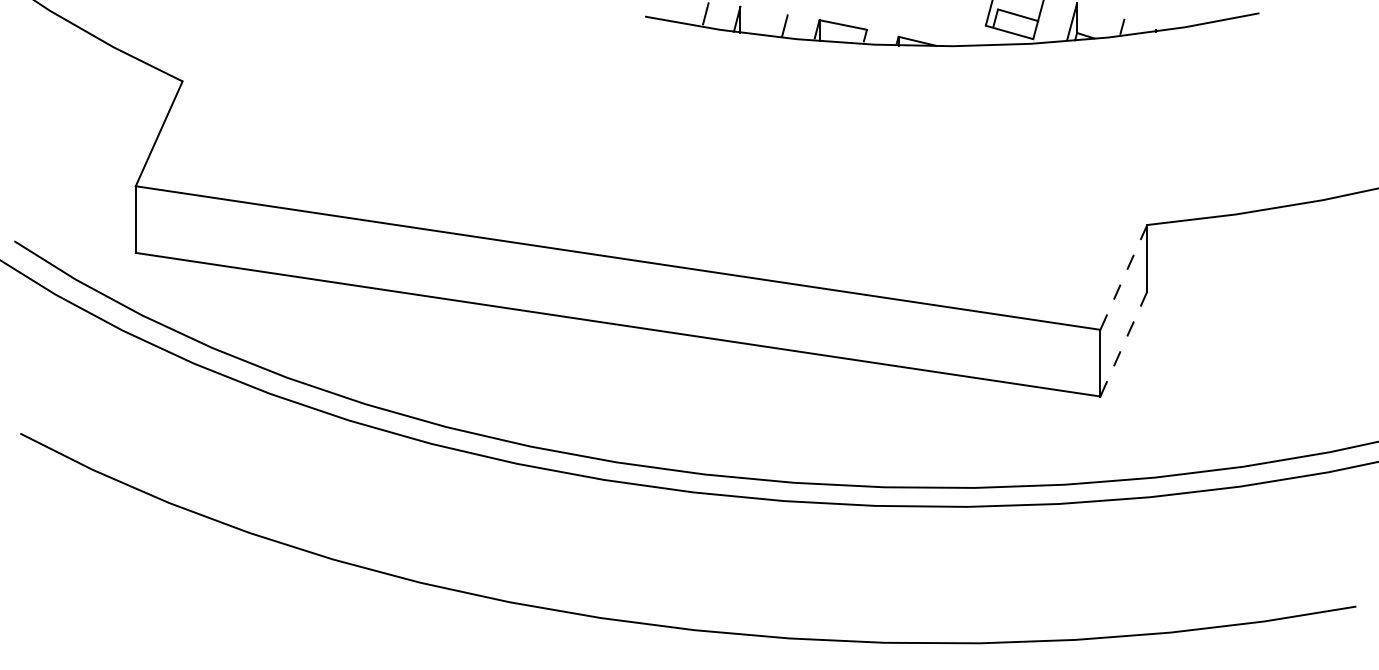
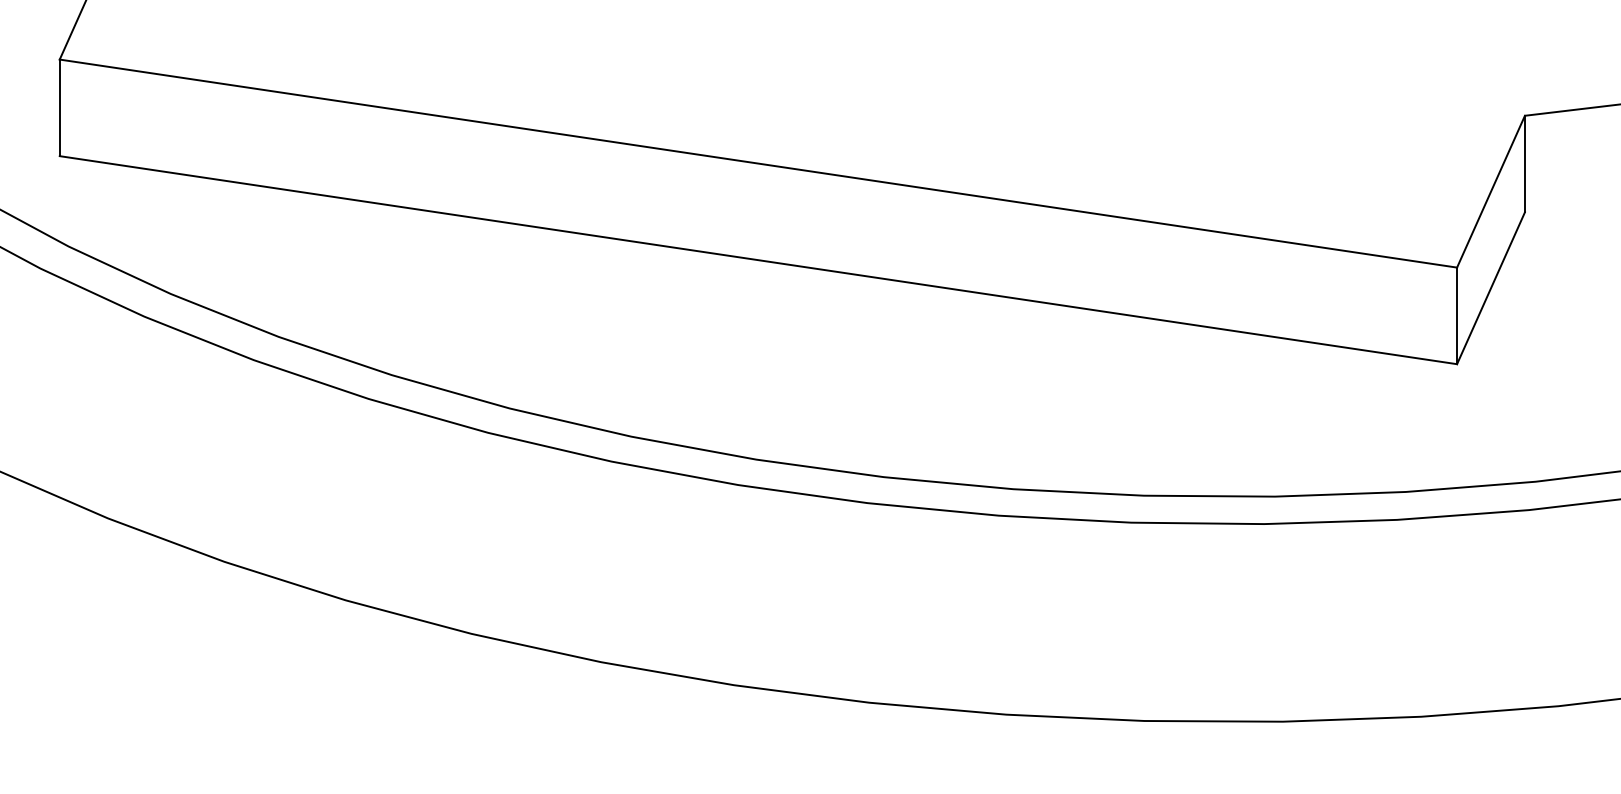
line: (1123, 277) -> (1490, 191), dashed -> solid
line: (1123, 344) -> (1490, 288), dashed -> solid

